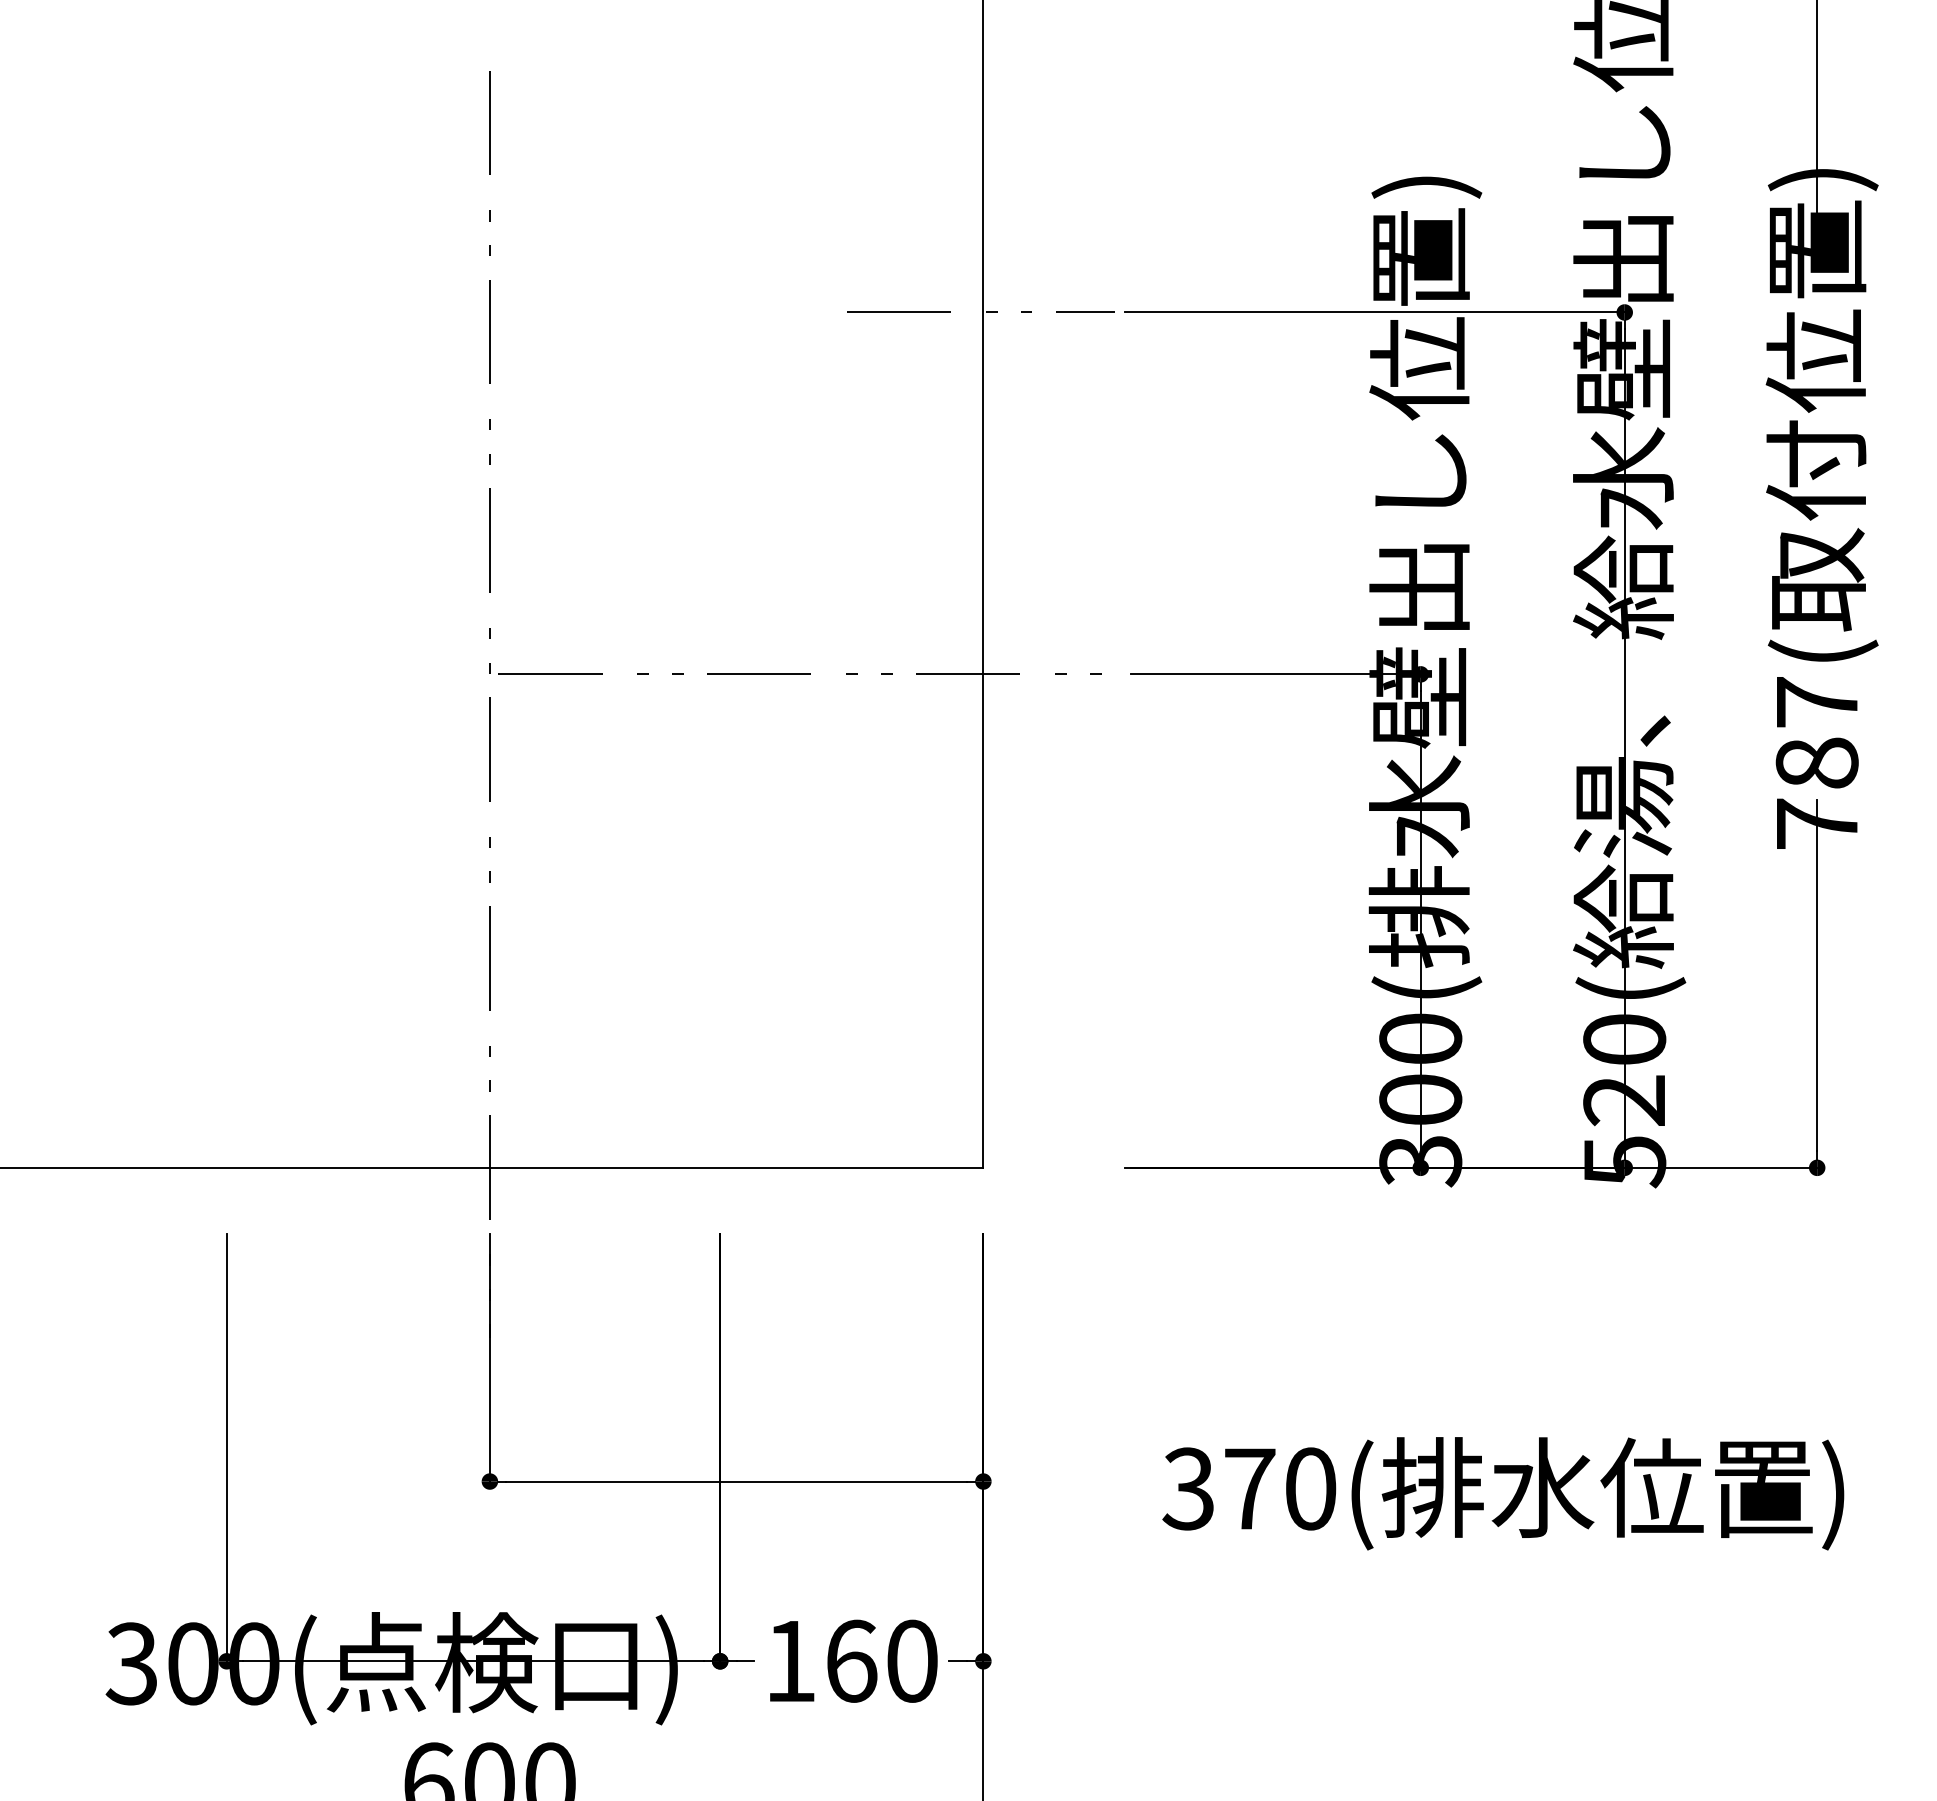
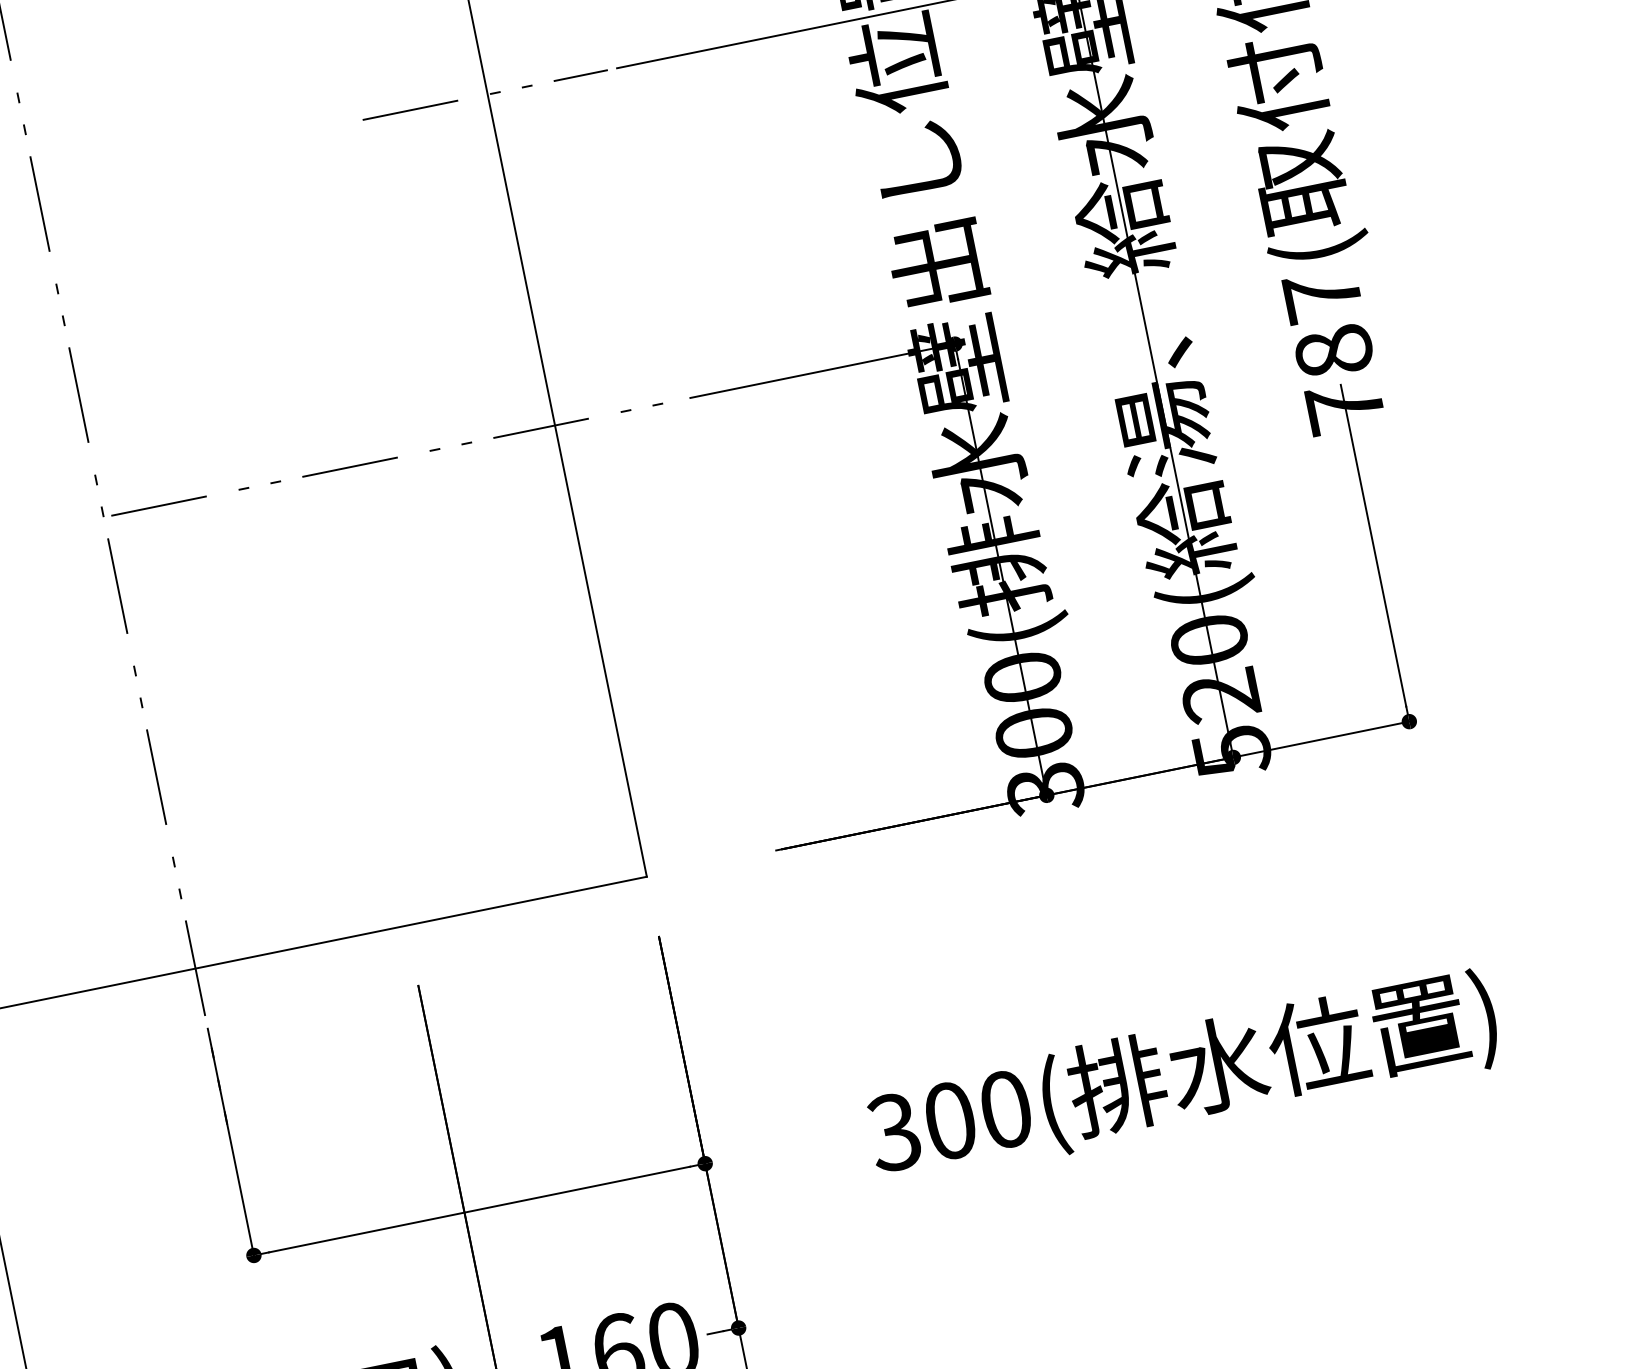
text: (1250, 1488) -> (950, 1120), 370( -> 300(

